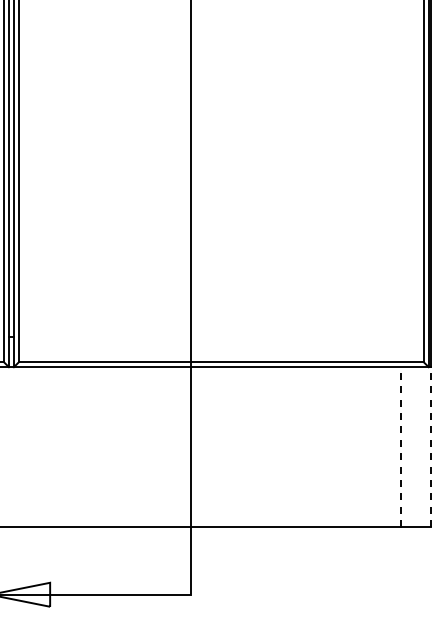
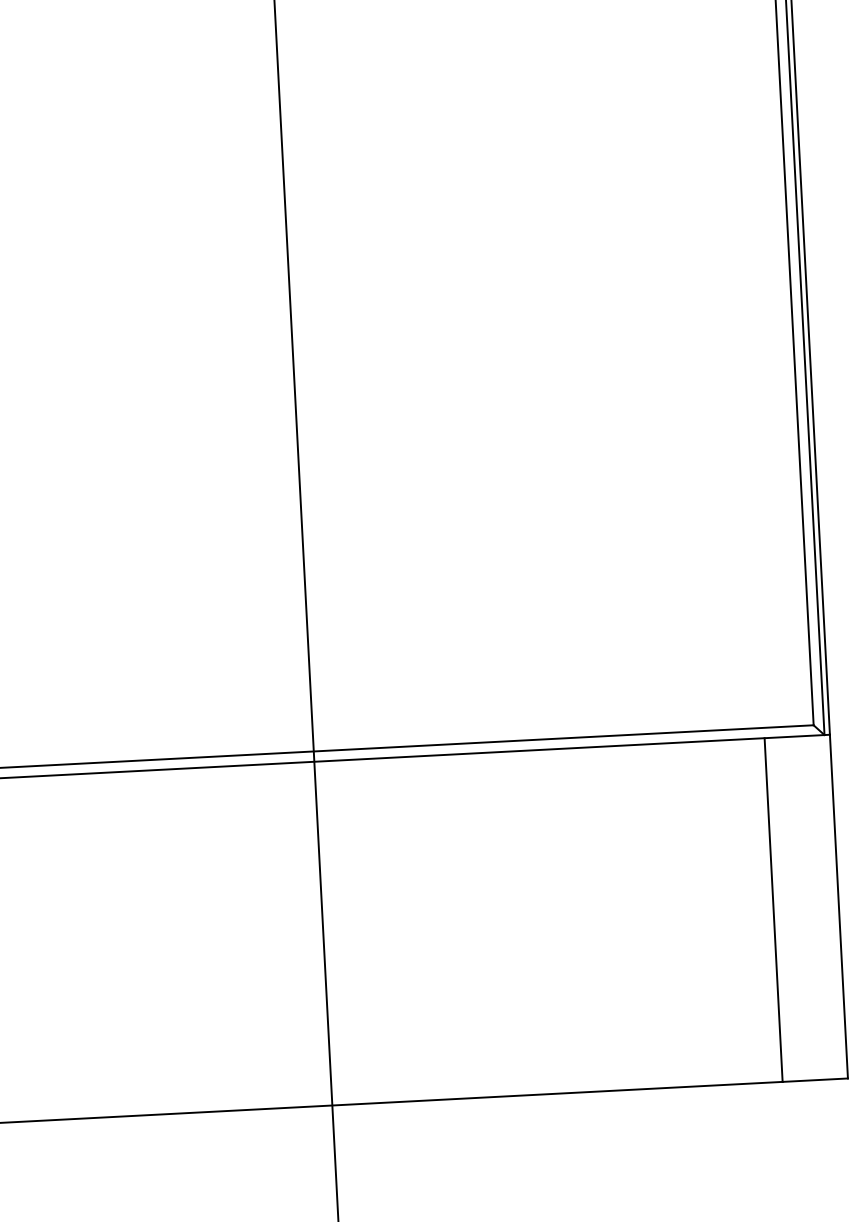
line: (400, 447) -> (772, 910), dashed -> solid
line: (431, 447) -> (839, 907), dashed -> solid

